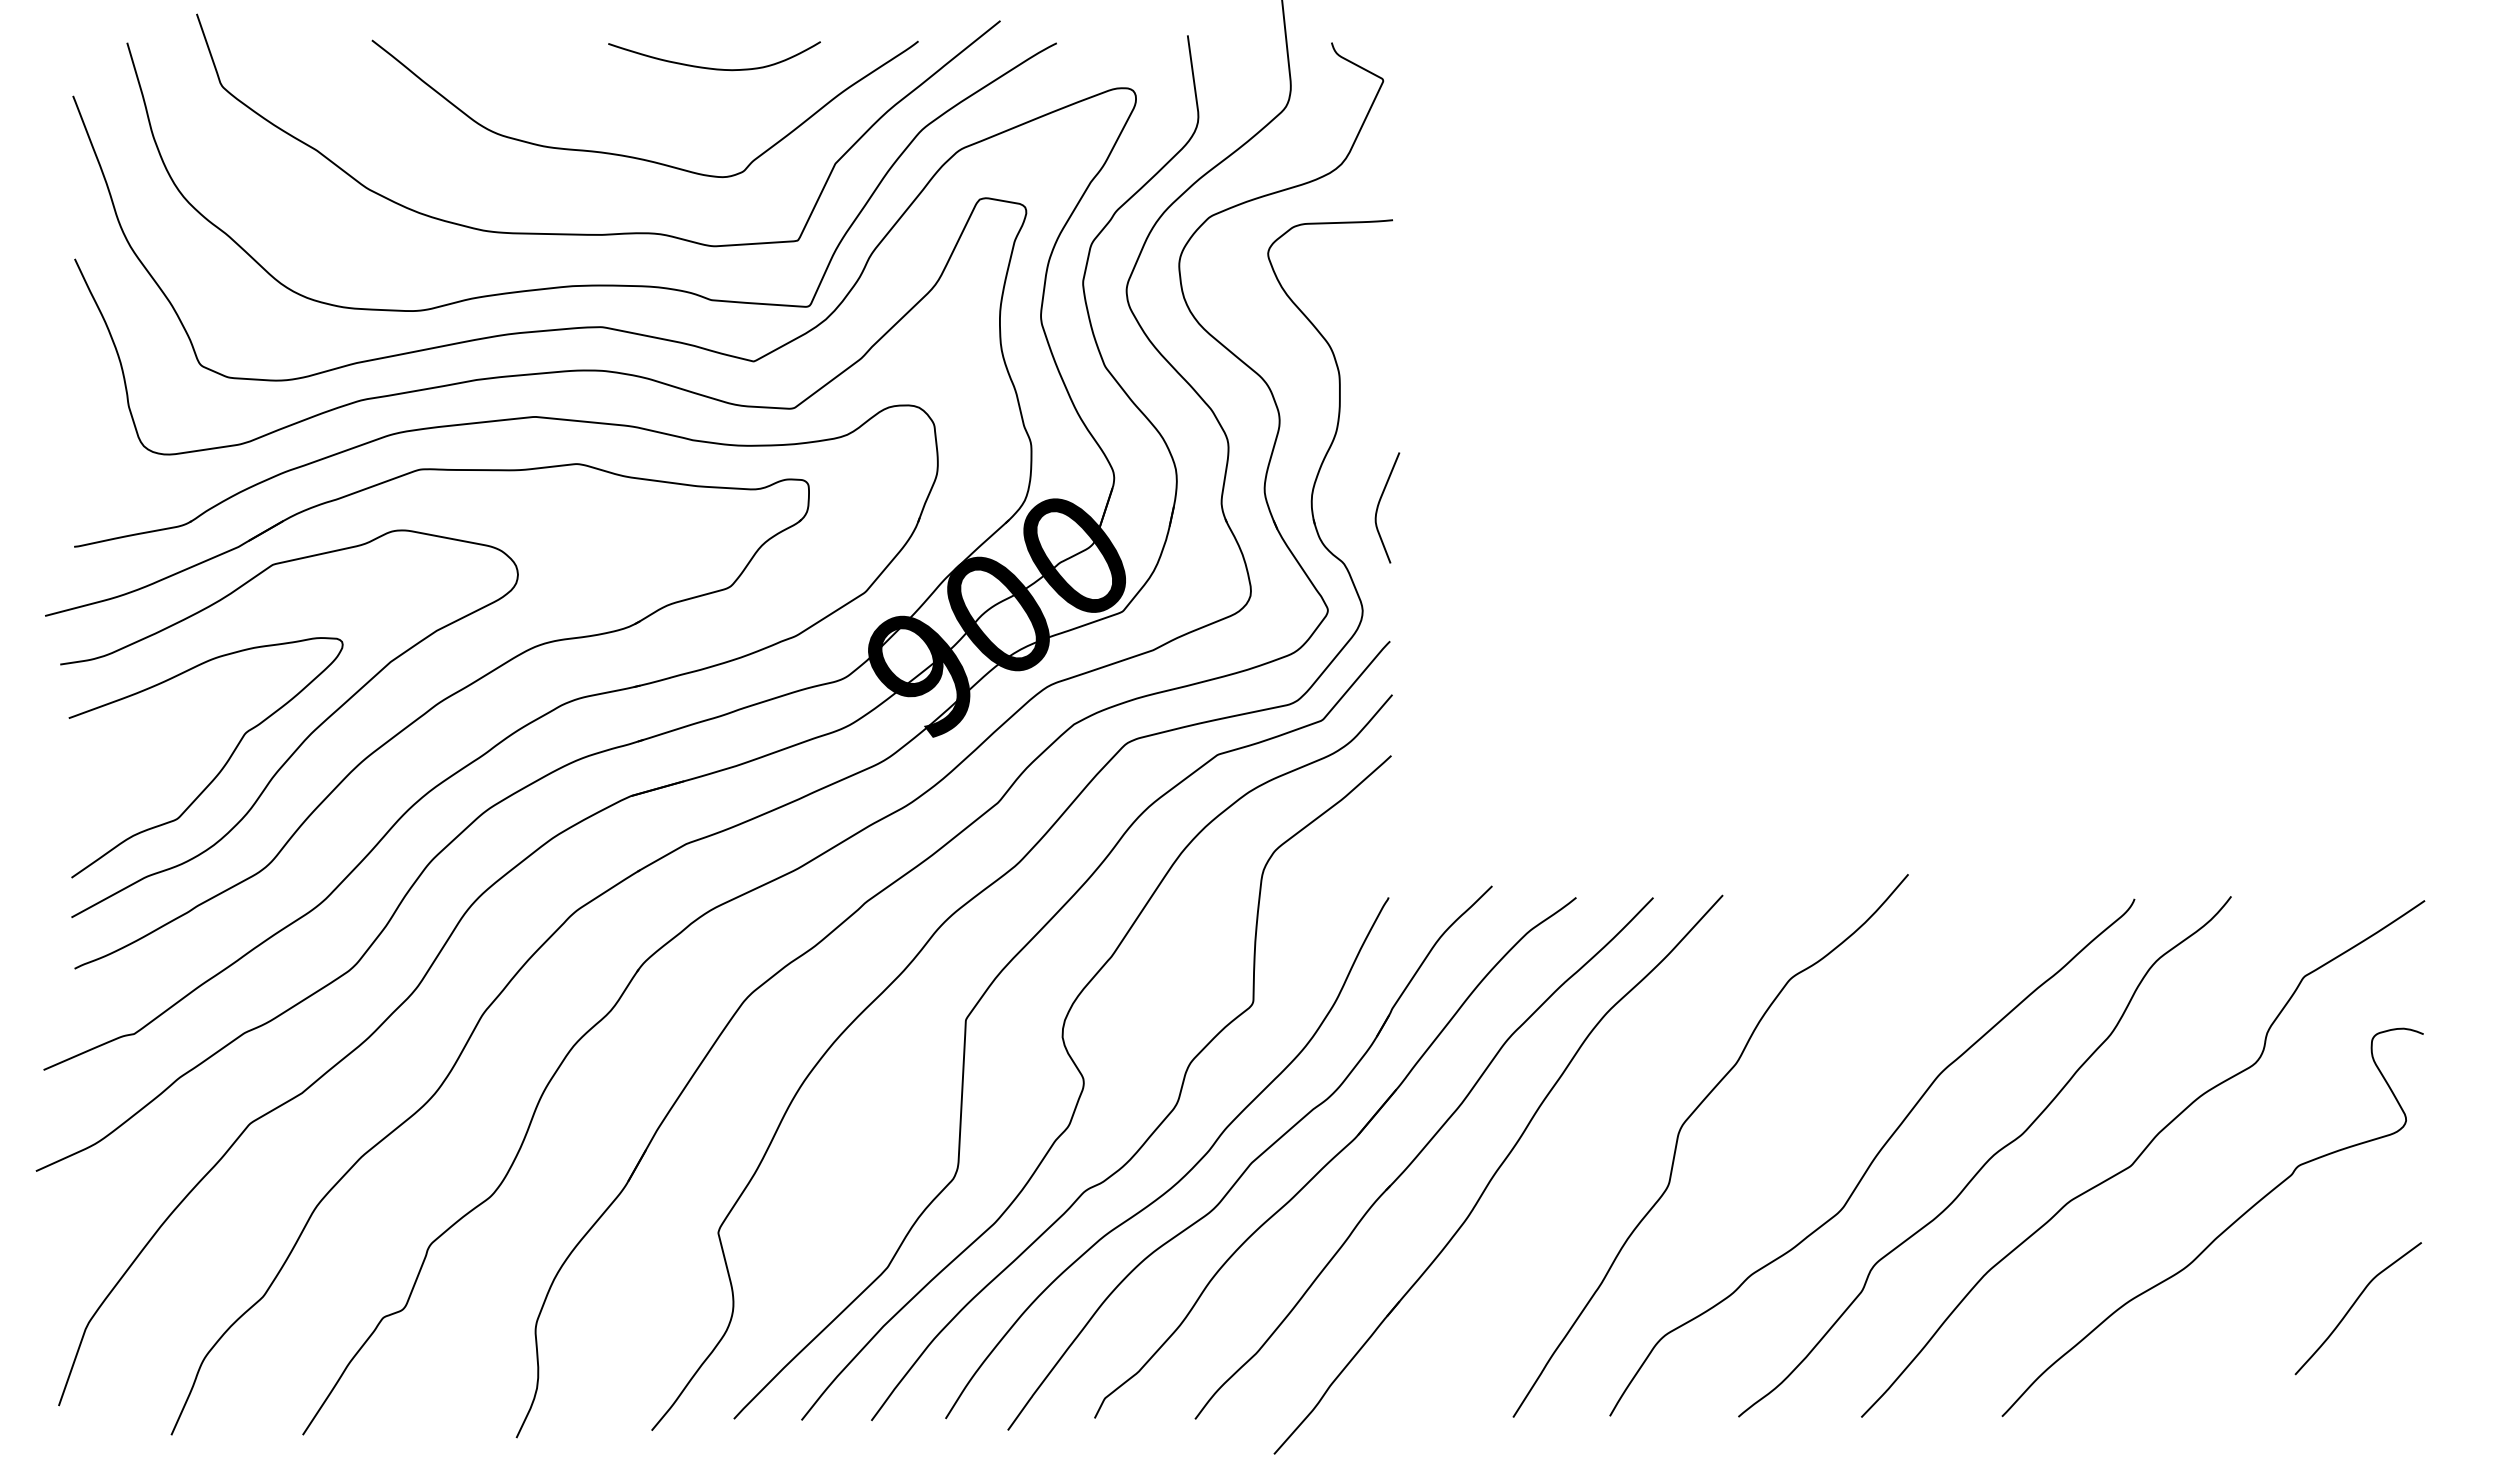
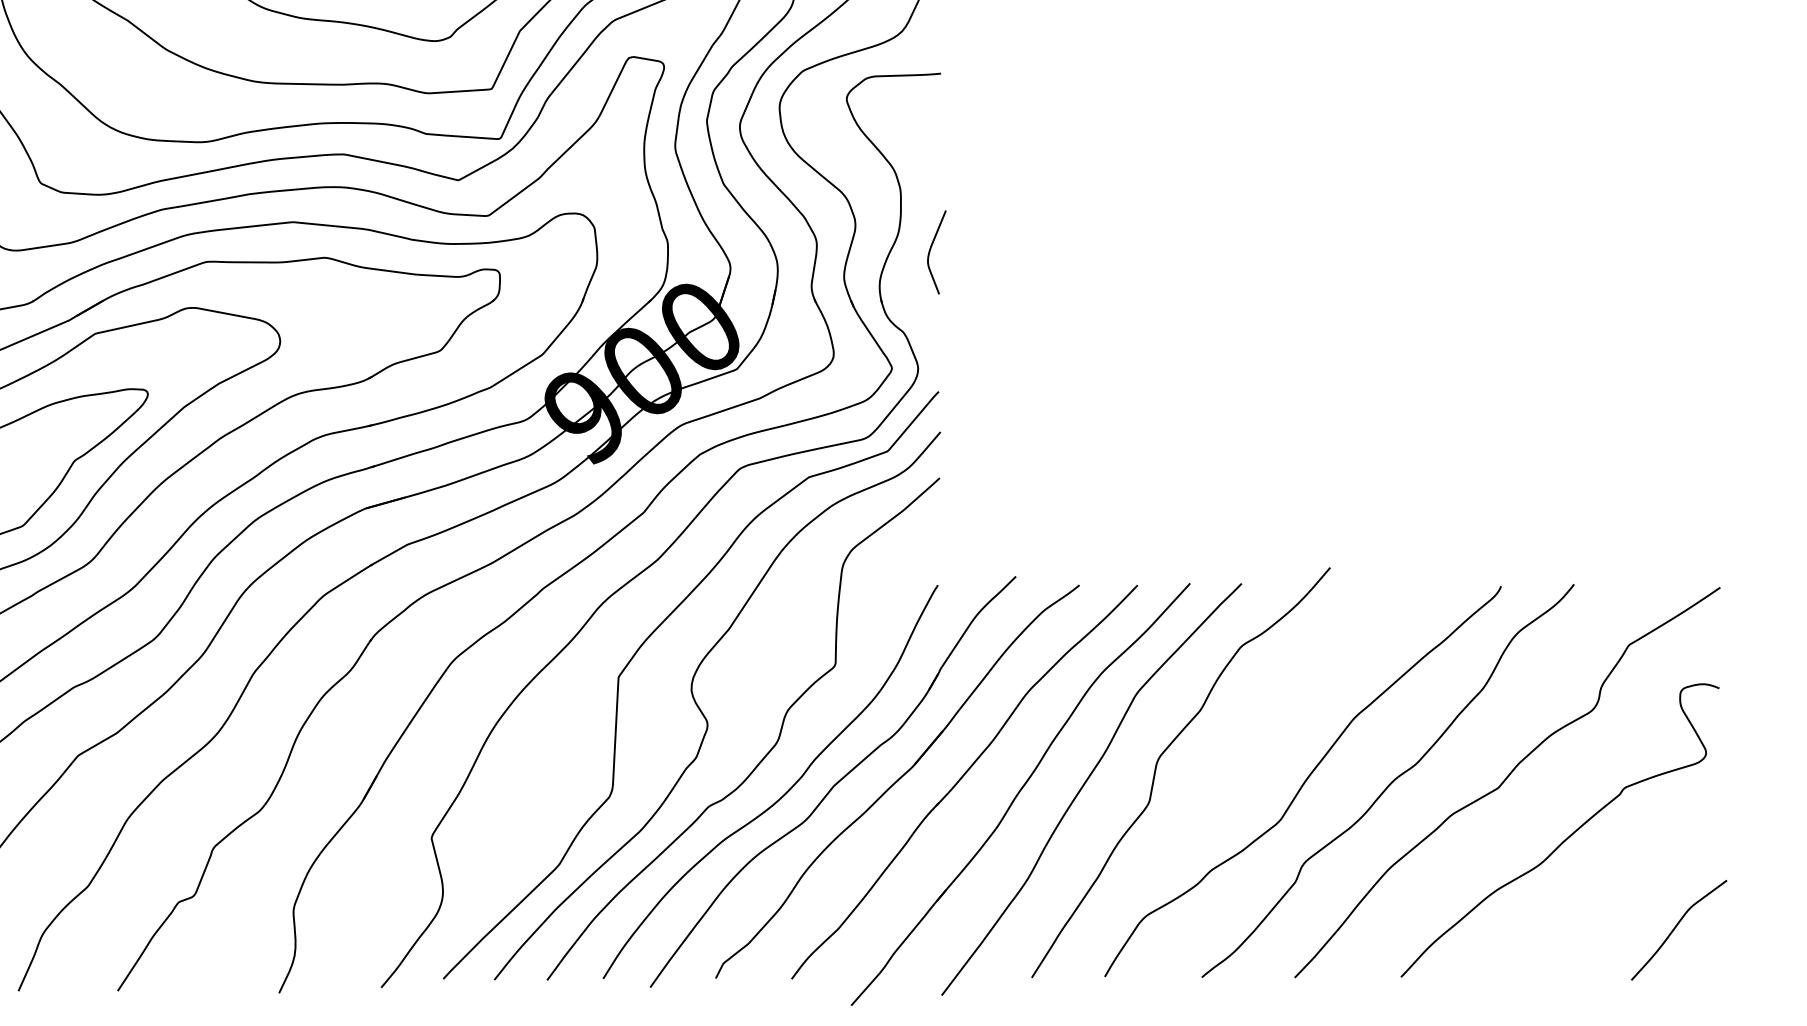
curve: (1379, 505) -> (930, 250), moved
curve: (1582, 1163) -> (1084, 786), added
curve: (2353, 1306) -> (1675, 928), moved

